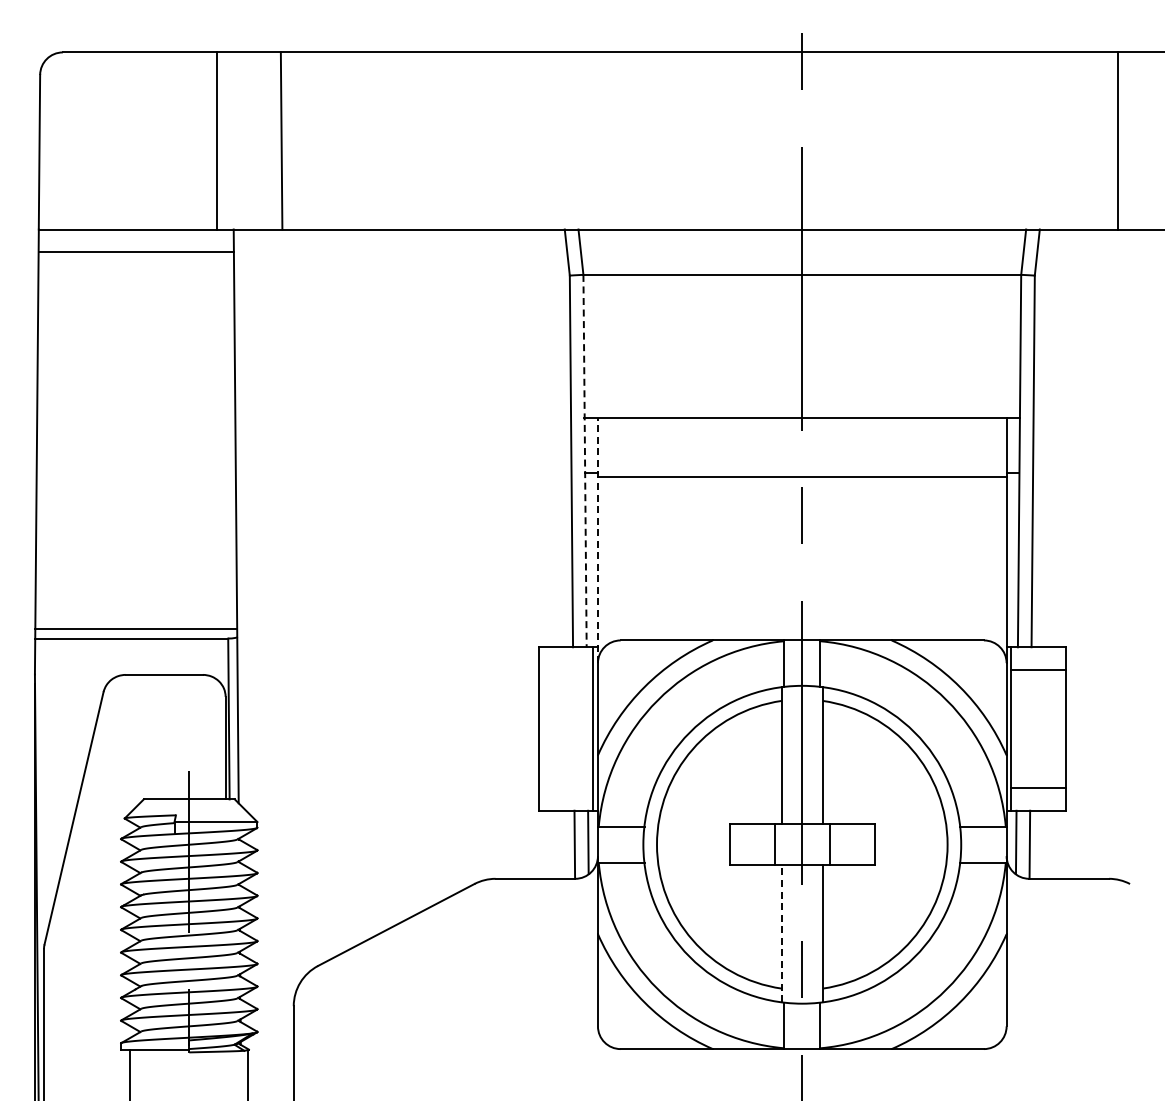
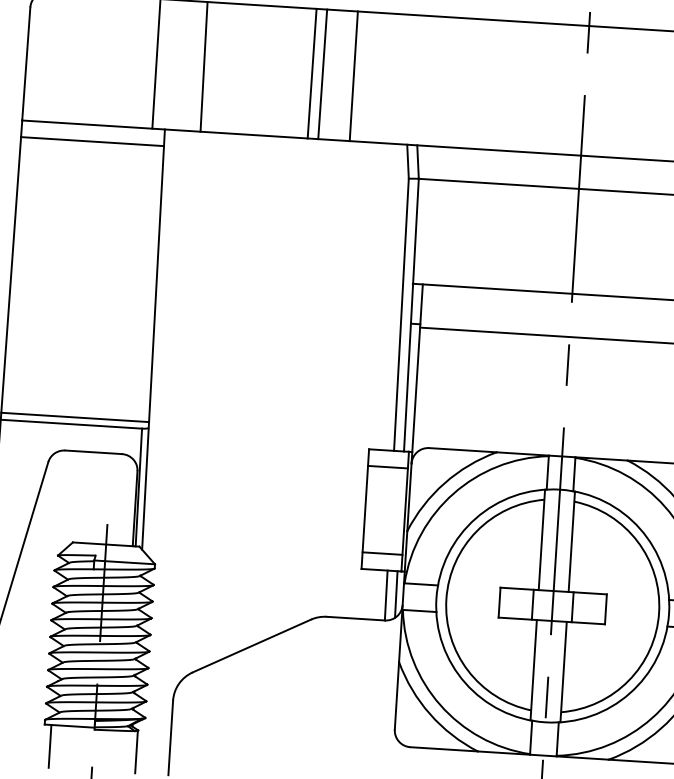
line: (428, 140) -> (311, 73), added
line: (443, 140) -> (322, 73), added
line: (486, 140) -> (354, 75), added
line: (585, 461) -> (411, 315), dashed -> solid
line: (597, 540) -> (416, 373), dashed -> solid
line: (565, 669) -> (387, 466), added
line: (565, 788) -> (382, 553), added
line: (781, 933) -> (533, 669), dashed -> solid

